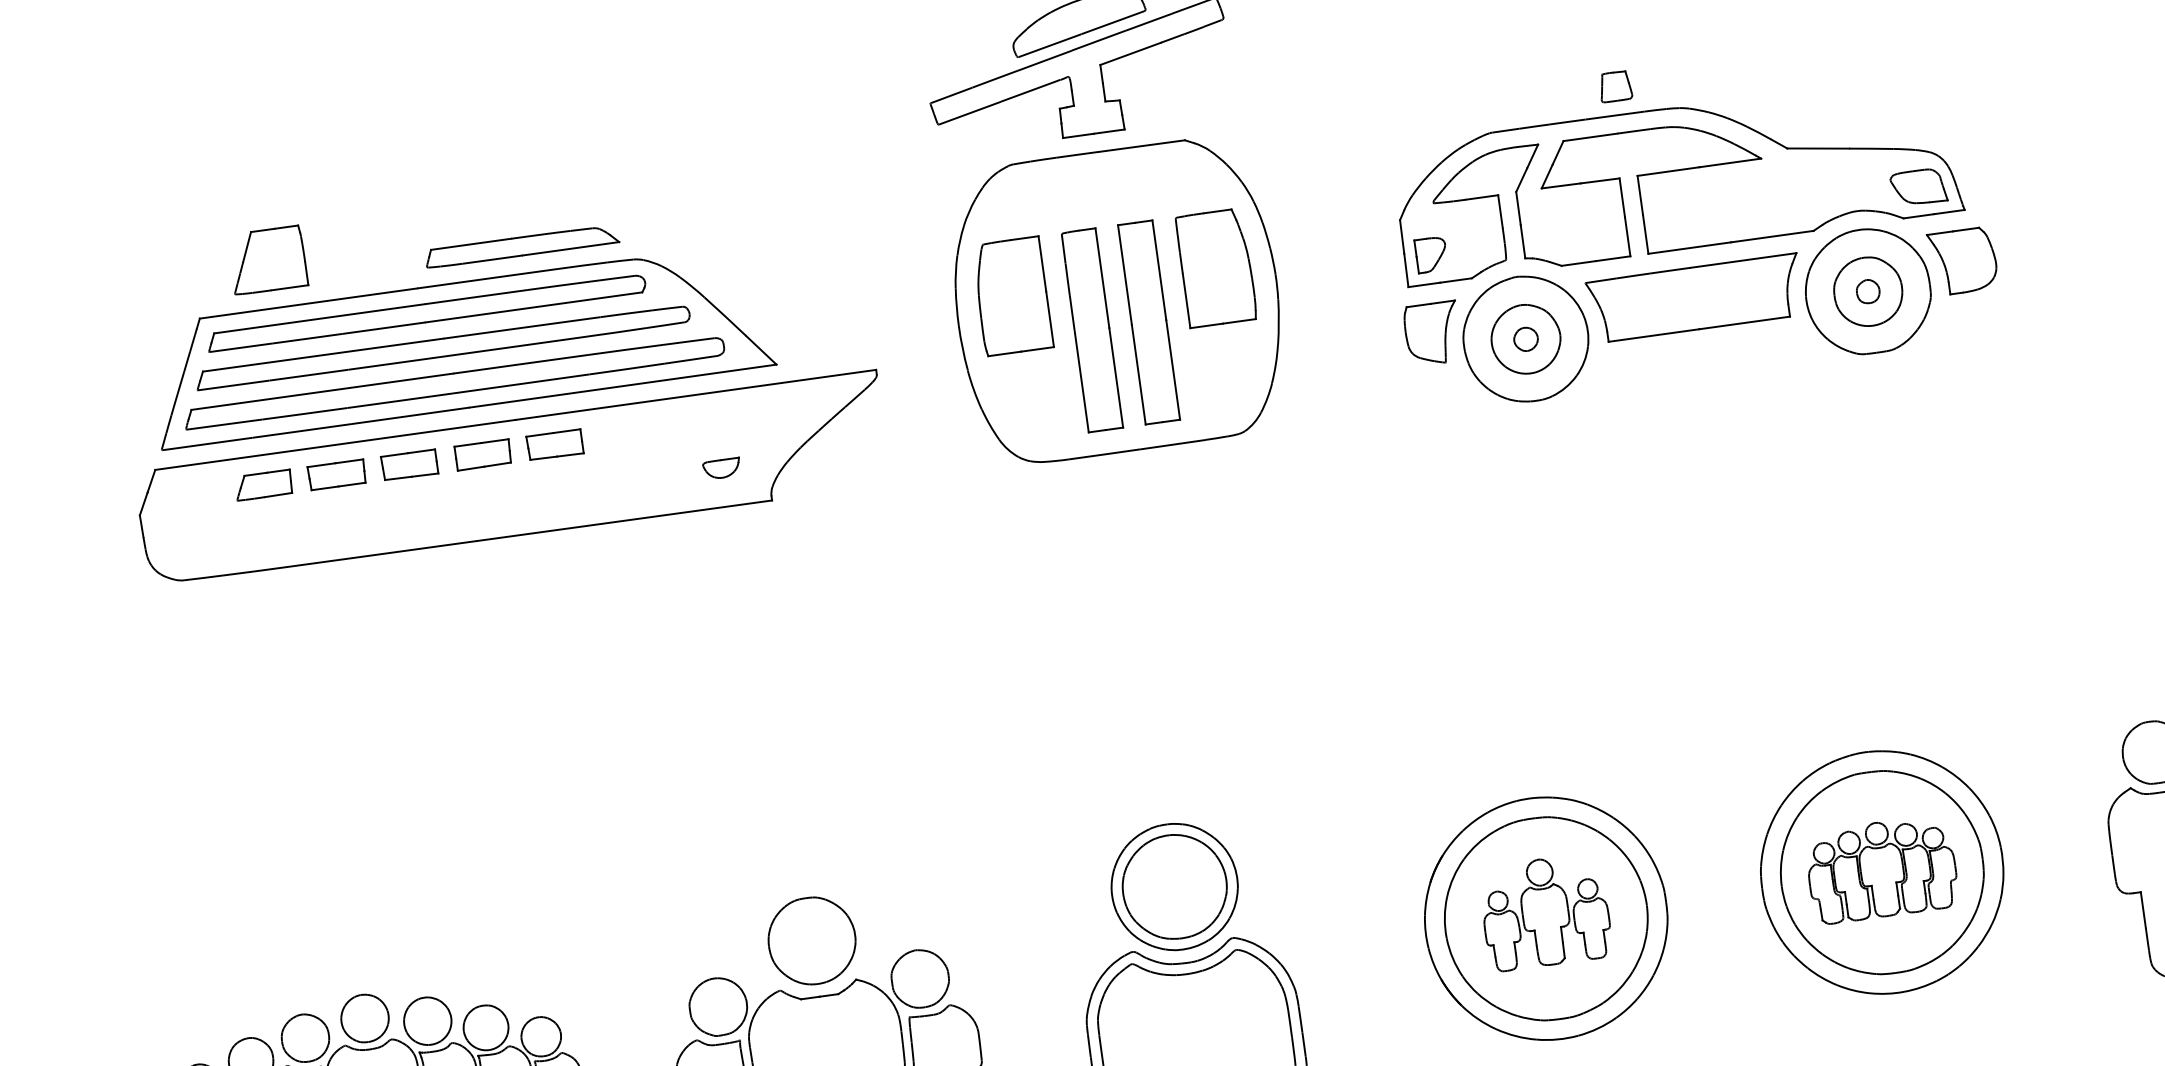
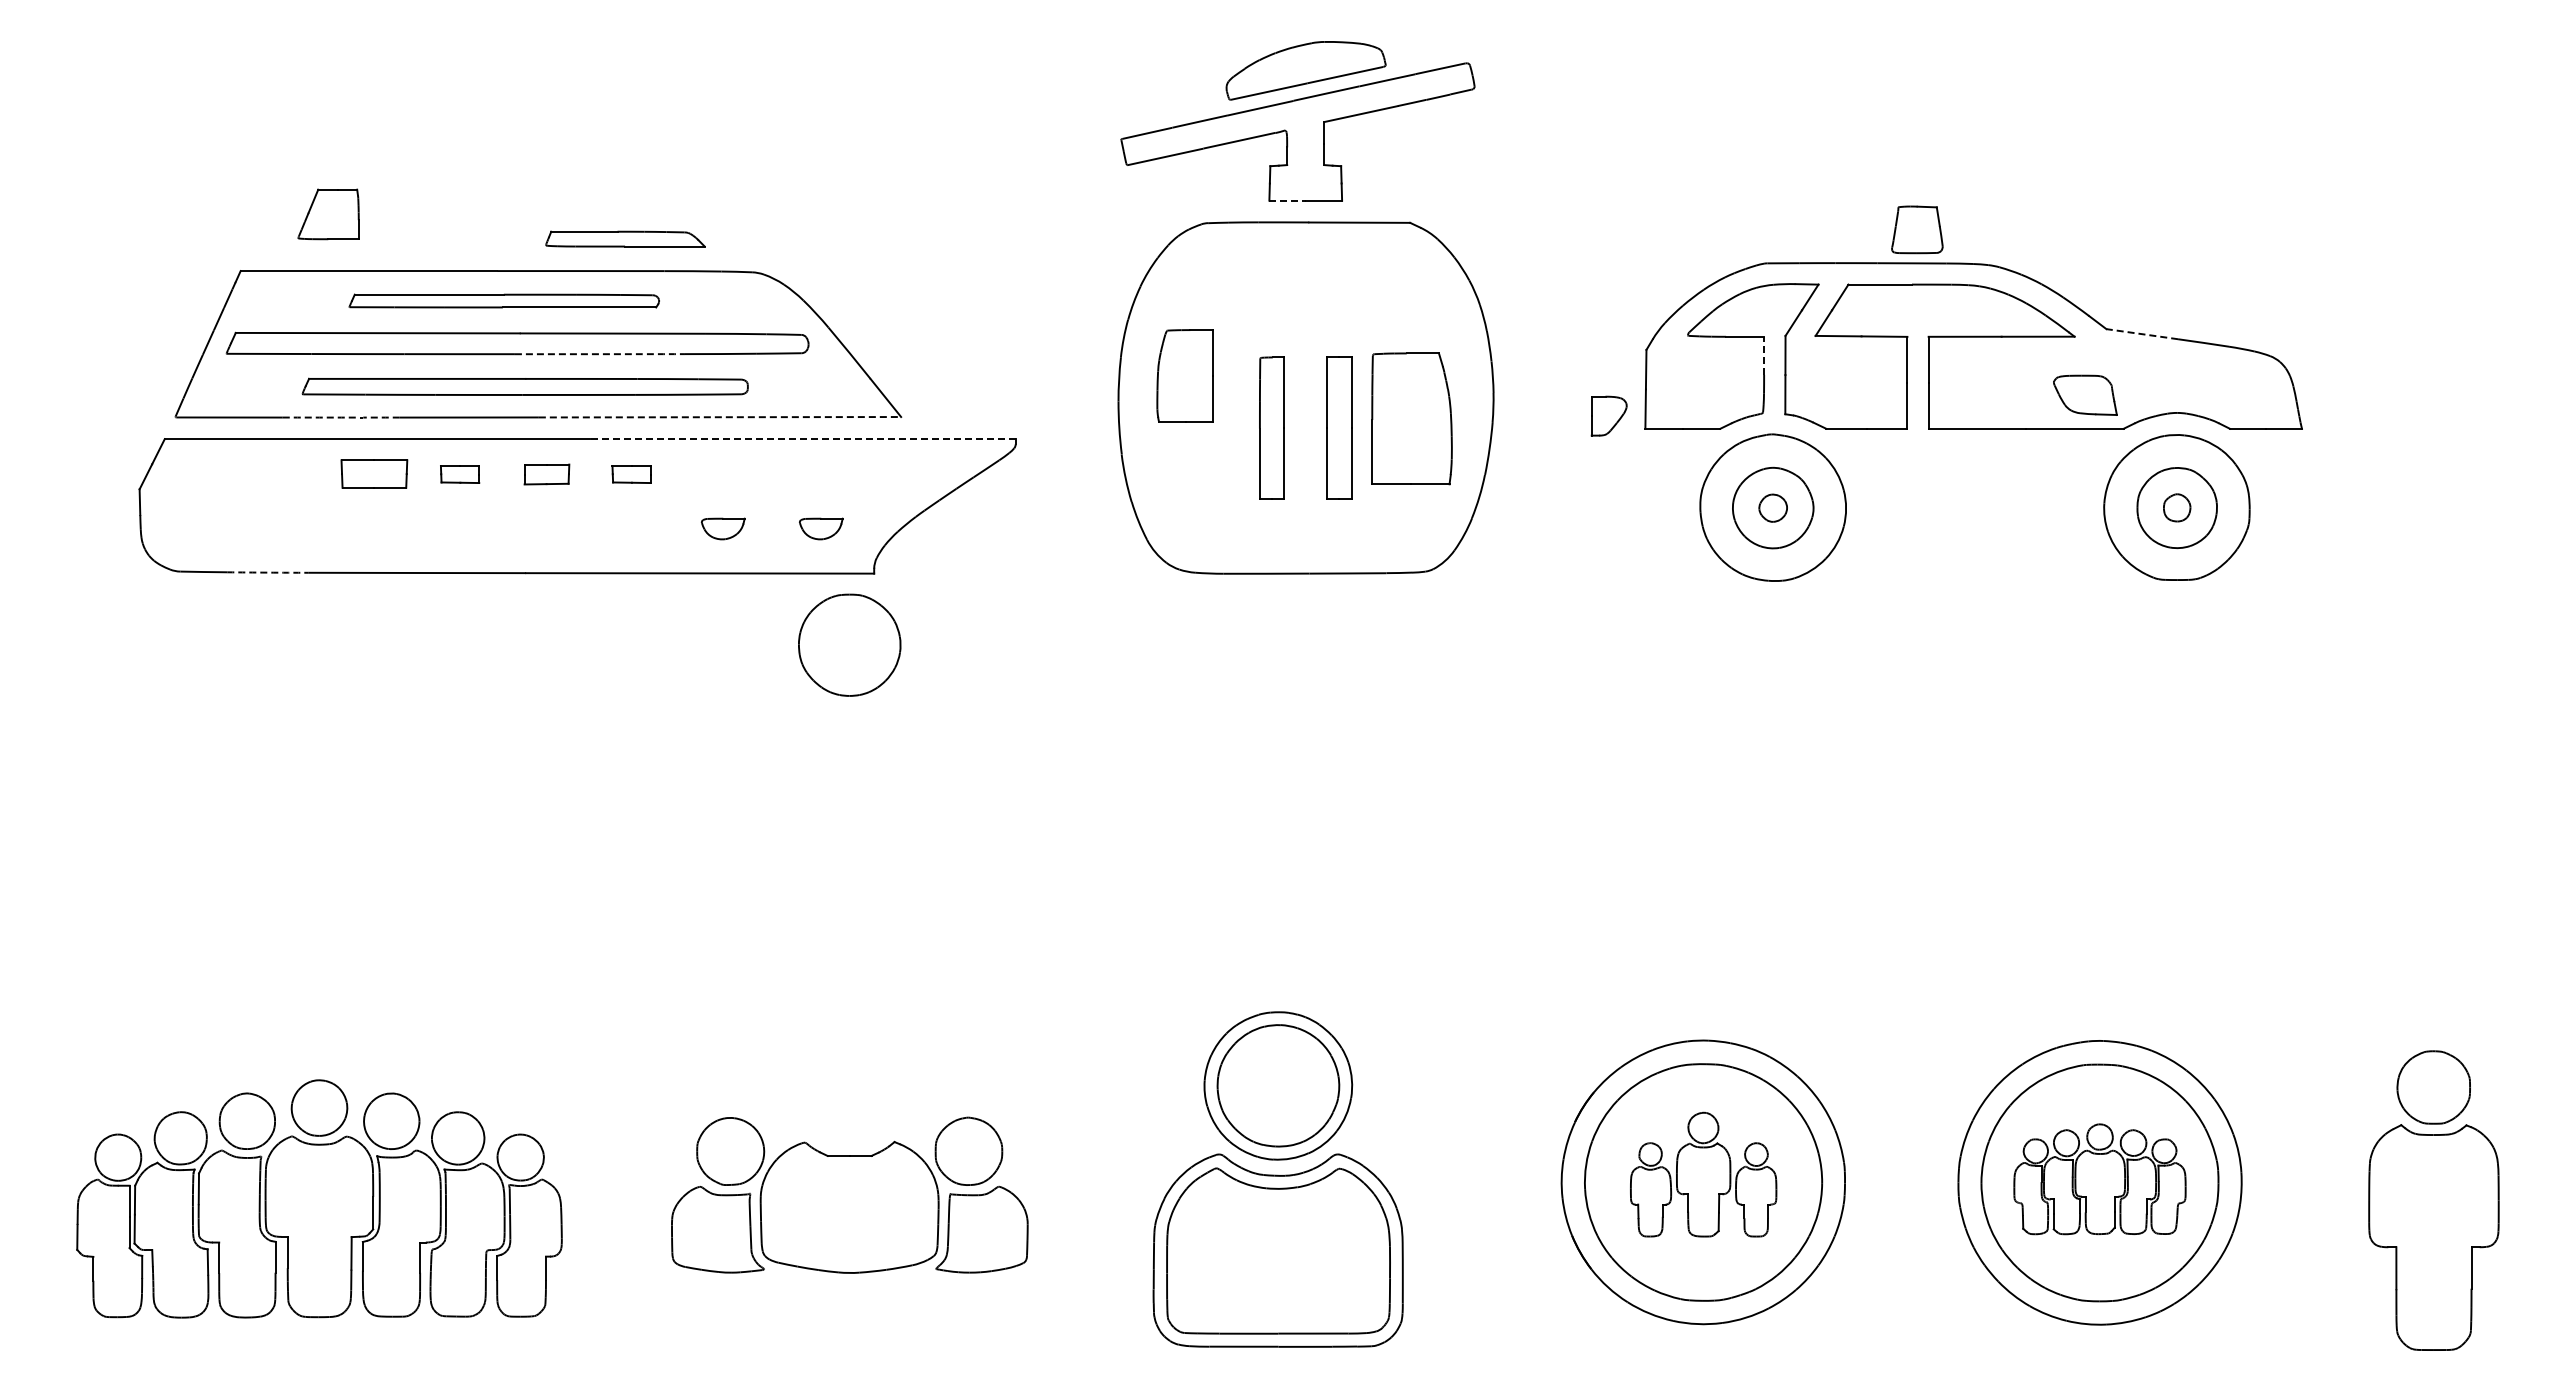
part: (1615, 86) -> (1917, 229), size x1.4
line: (1079, 135) -> (1288, 200), solid -> dashed
line: (1817, 148) -> (2141, 334), solid -> dashed
part: (1918, 186) -> (2085, 394), moved
line: (1500, 211) -> (1764, 355), solid -> dashed
part: (522, 245) -> (625, 238), size x0.7
part: (1430, 254) -> (1608, 415), moved
part: (267, 260) -> (328, 214), size x0.7
part: (1962, 260) -> (2291, 487), removed
part: (1215, 267) -> (1411, 418), moved
part: (1011, 296) -> (1184, 375), size x0.7
part: (1694, 298) -> (1975, 487), removed
part: (426, 312) -> (504, 300), size x0.6
part: (1149, 321) -> (1339, 427), size x0.6
part: (1091, 329) -> (1271, 427), size x0.6
part: (1433, 333) -> (1666, 486), removed
arc: (513, 347) -> (599, 354), solid -> dashed
part: (454, 382) -> (525, 386), size x0.7
line: (623, 386) -> (720, 417), solid -> dashed
line: (695, 395) -> (802, 439), solid -> dashed
arc: (302, 430) -> (341, 417), solid -> dashed
part: (554, 445) -> (631, 474), size x0.6
part: (482, 455) -> (546, 474), size x0.7
part: (409, 465) -> (459, 474), size x0.6
part: (639, 479) -> (723, 528), added
part: (263, 485) -> (287, 474), removed
arc: (258, 570) -> (268, 572), solid -> dashed
part: (811, 940) -> (849, 644), moved

